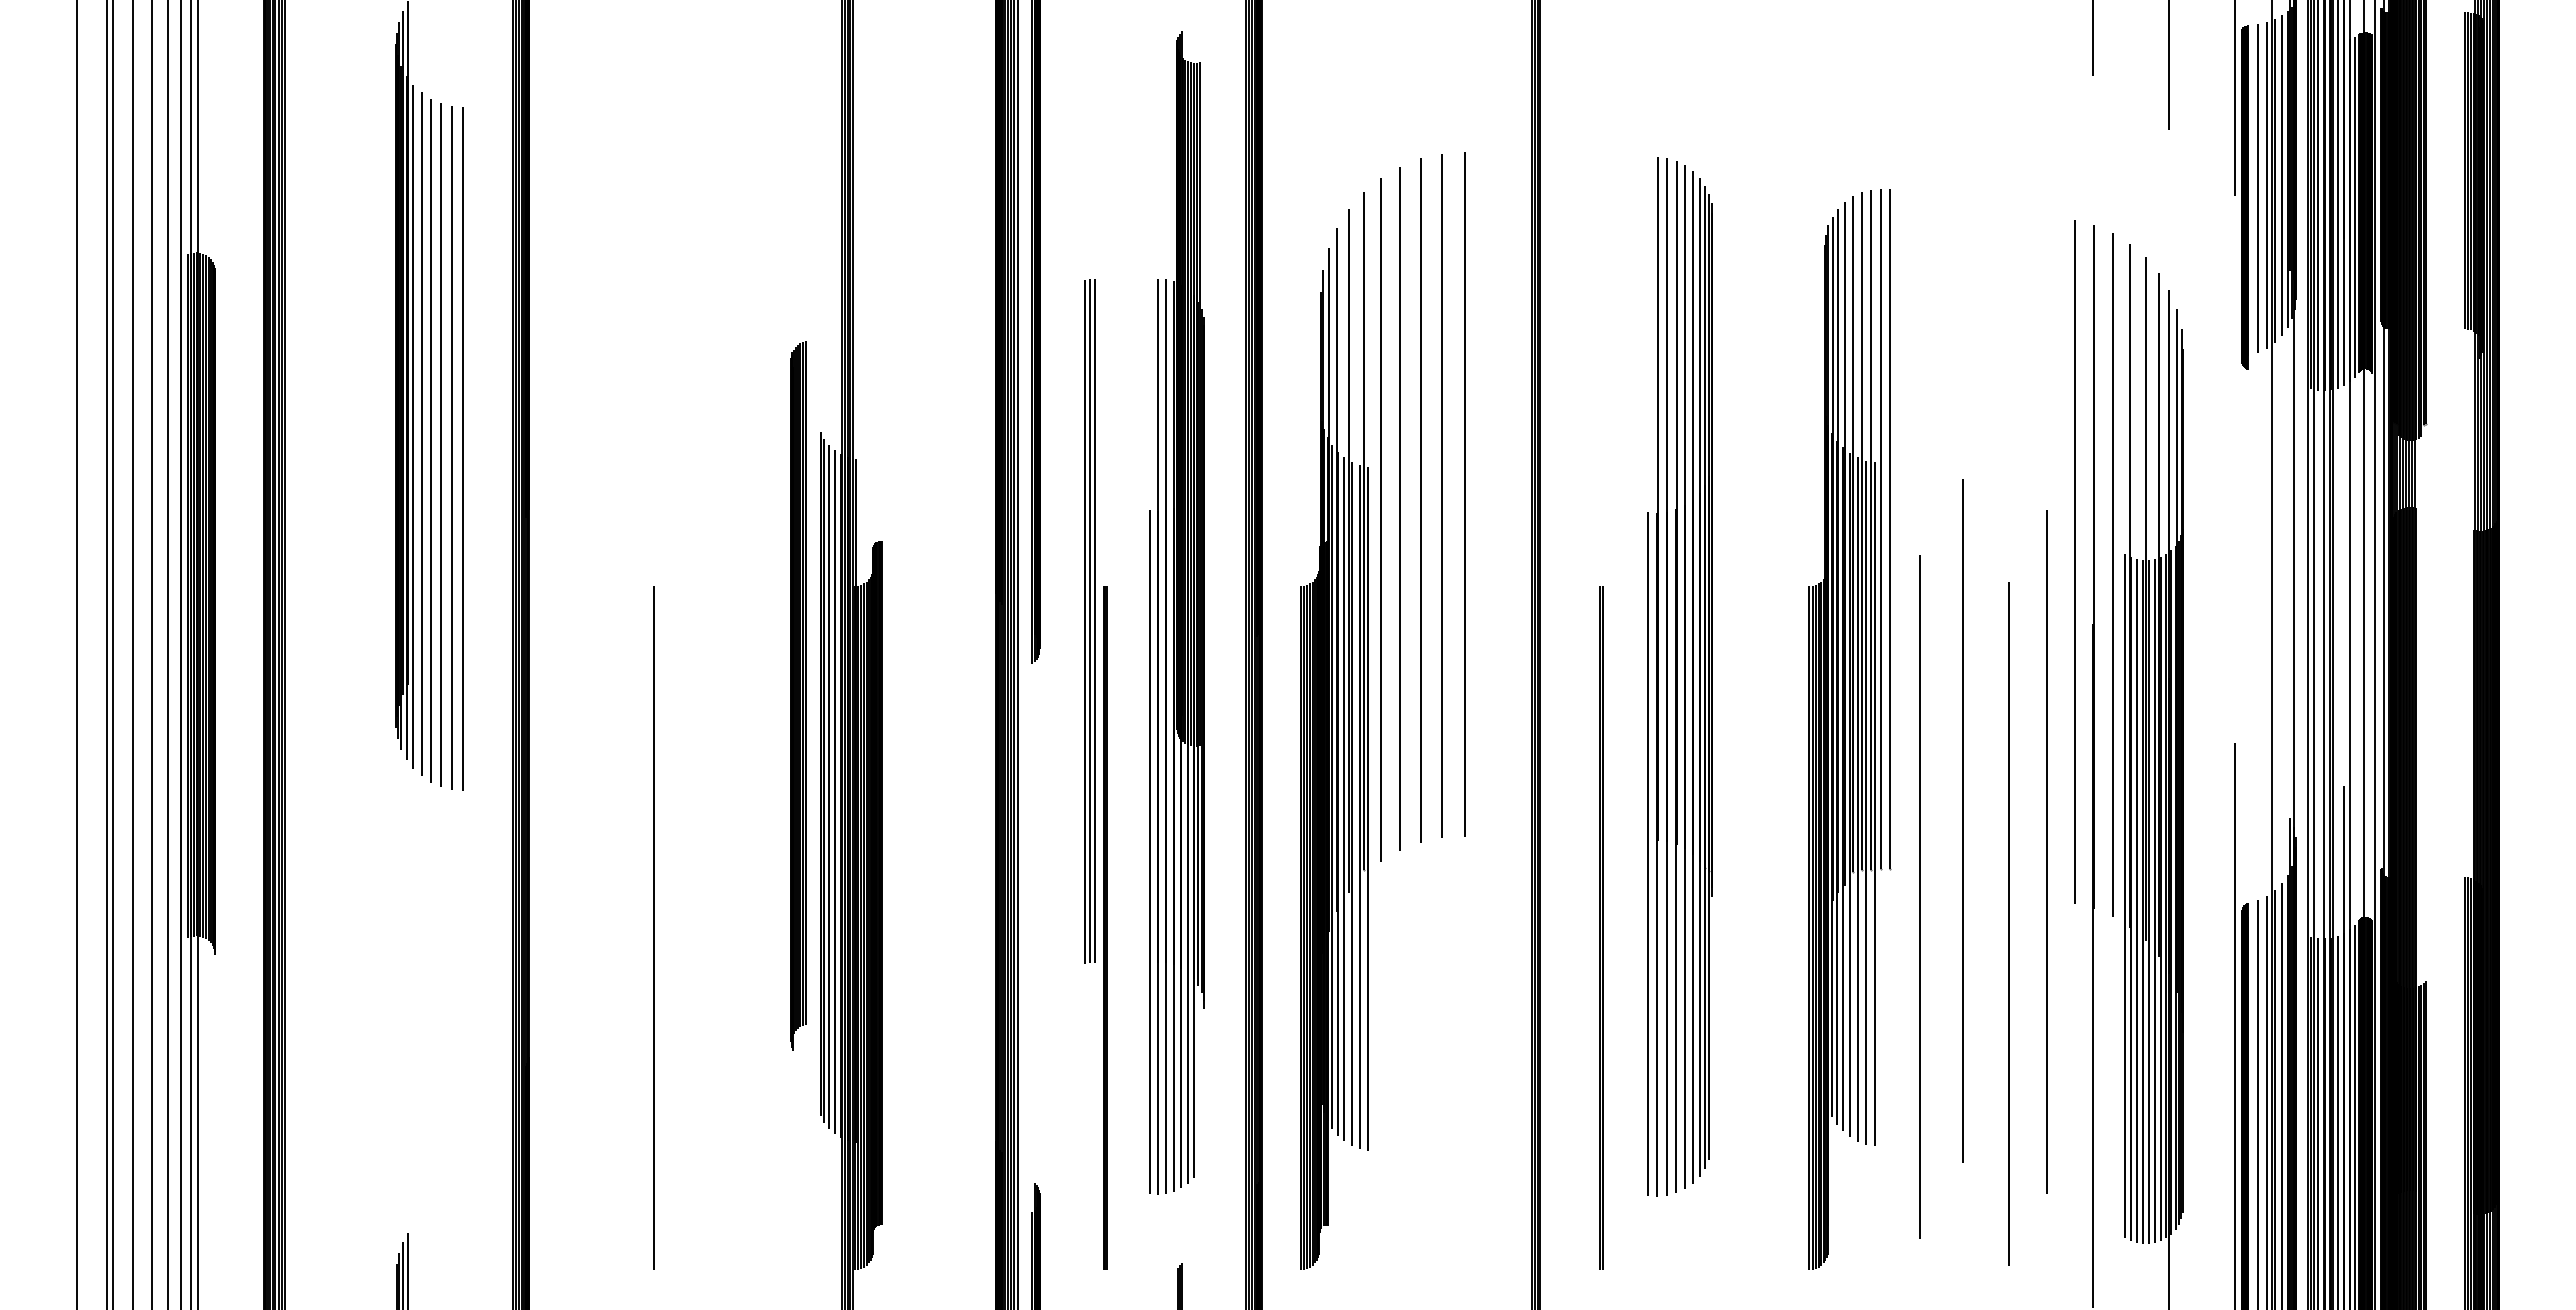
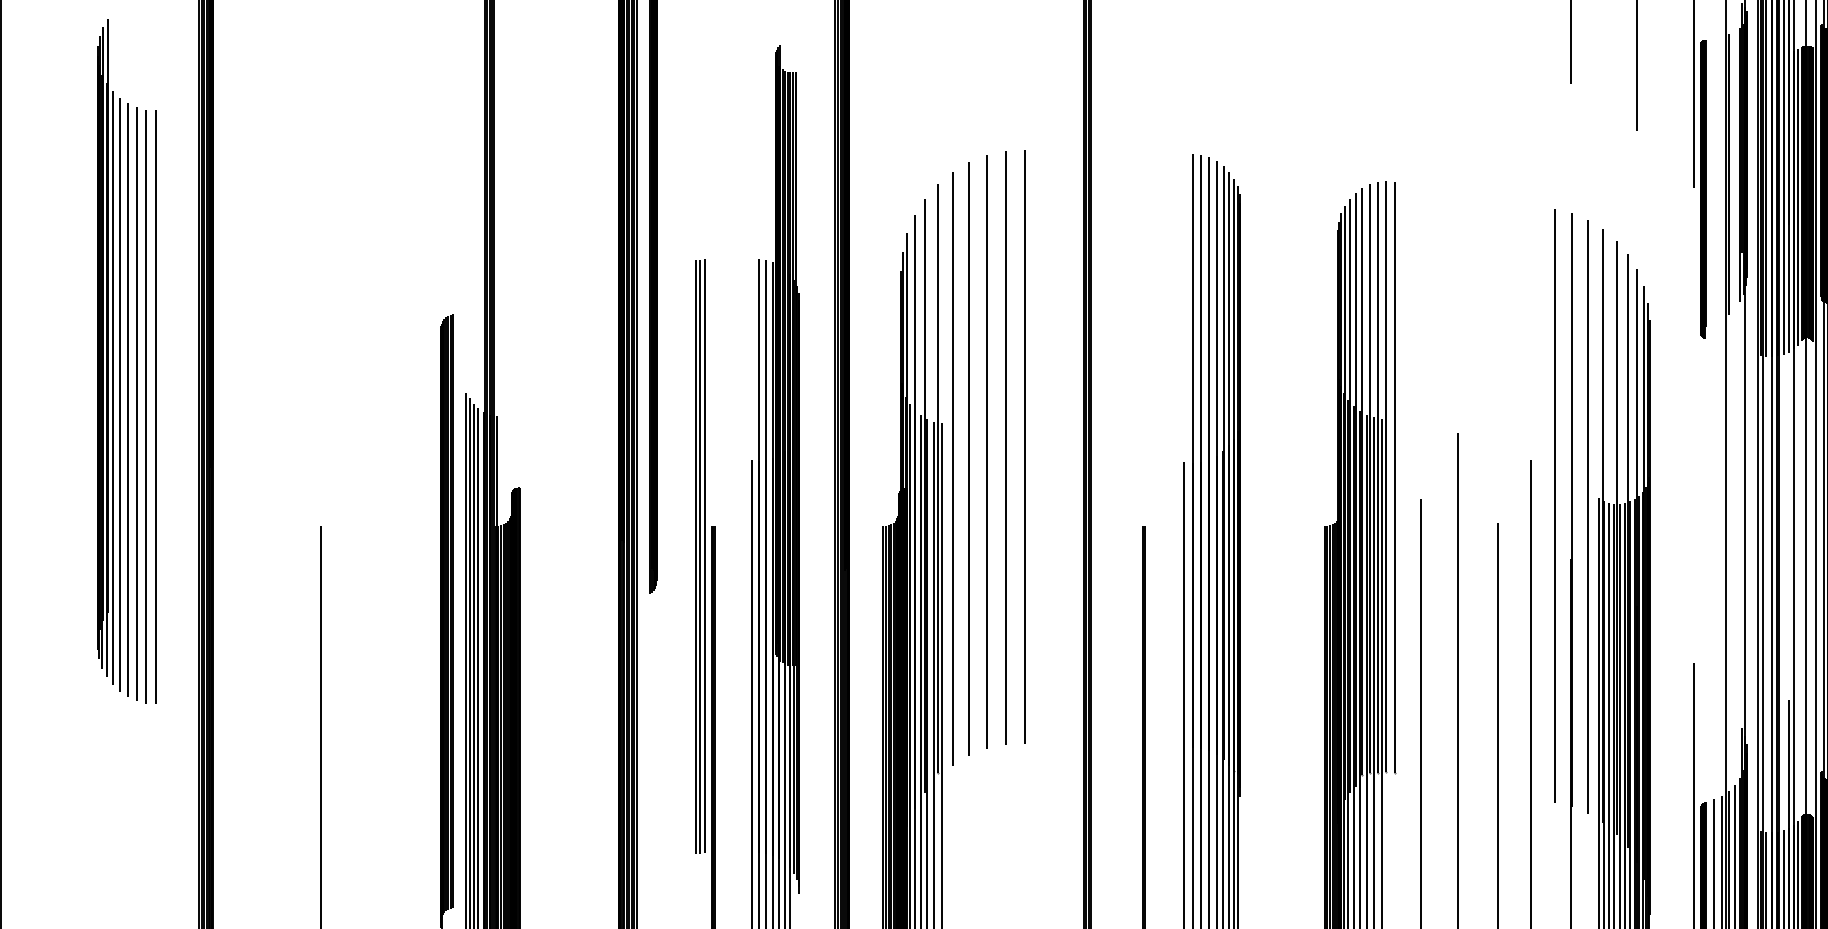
line: (2281, 175) -> (1734, 170), removed
line: (2266, 184) -> (1721, 177), removed
line: (2257, 188) -> (1713, 181), removed

